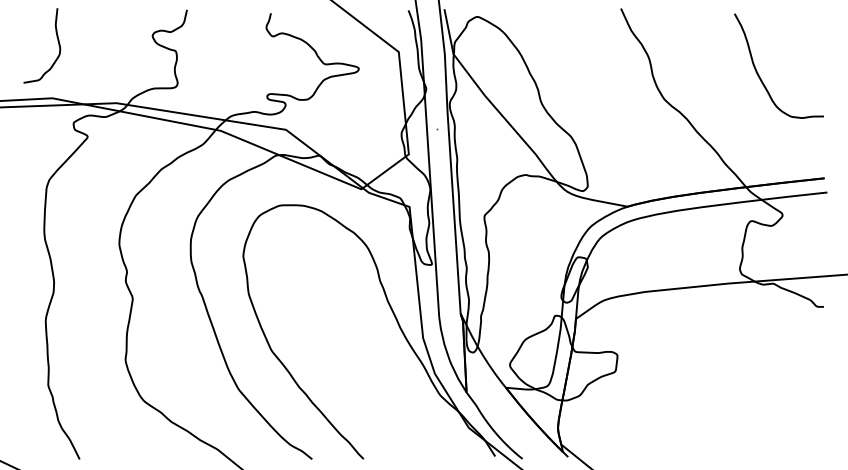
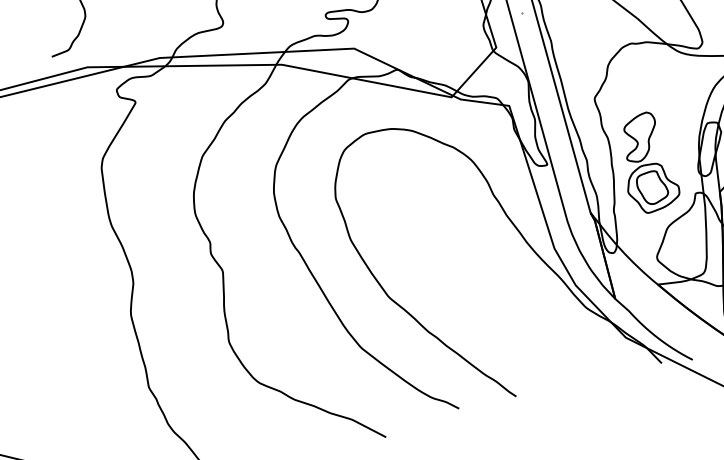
part: (519, 280) -> (648, 162), added

